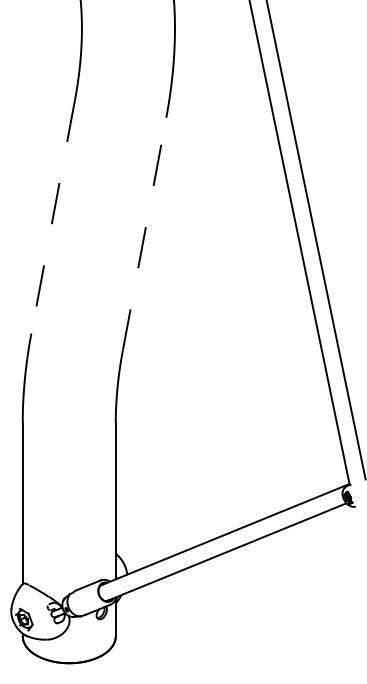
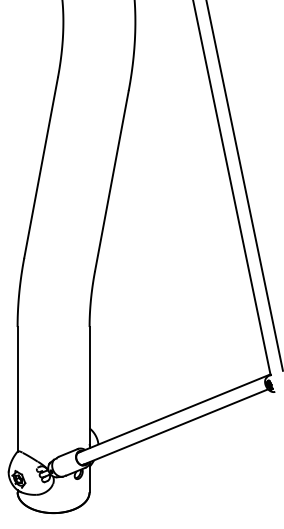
line: (53, 216) -> (41, 167), dashed -> solid
line: (144, 234) -> (111, 181), dashed -> solid

